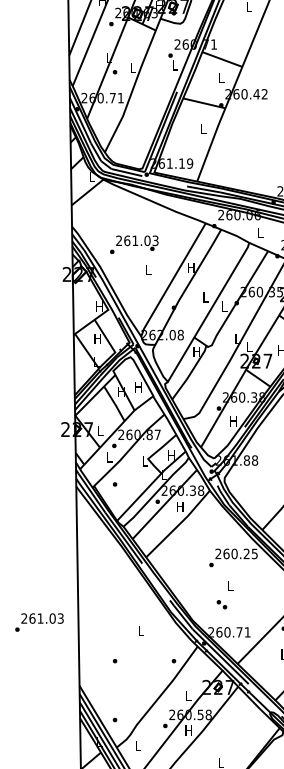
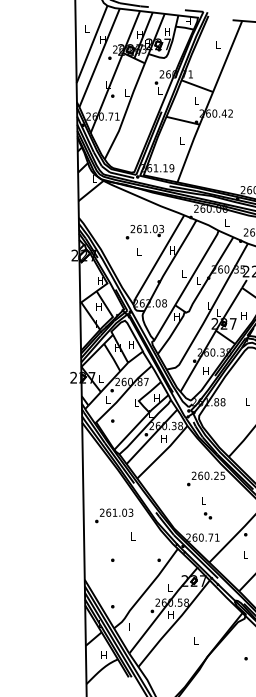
text: (133, 245) -> (144, 232), moved
part: (222, 604) -> (208, 515), moved
text: (39, 622) -> (114, 515), moved

